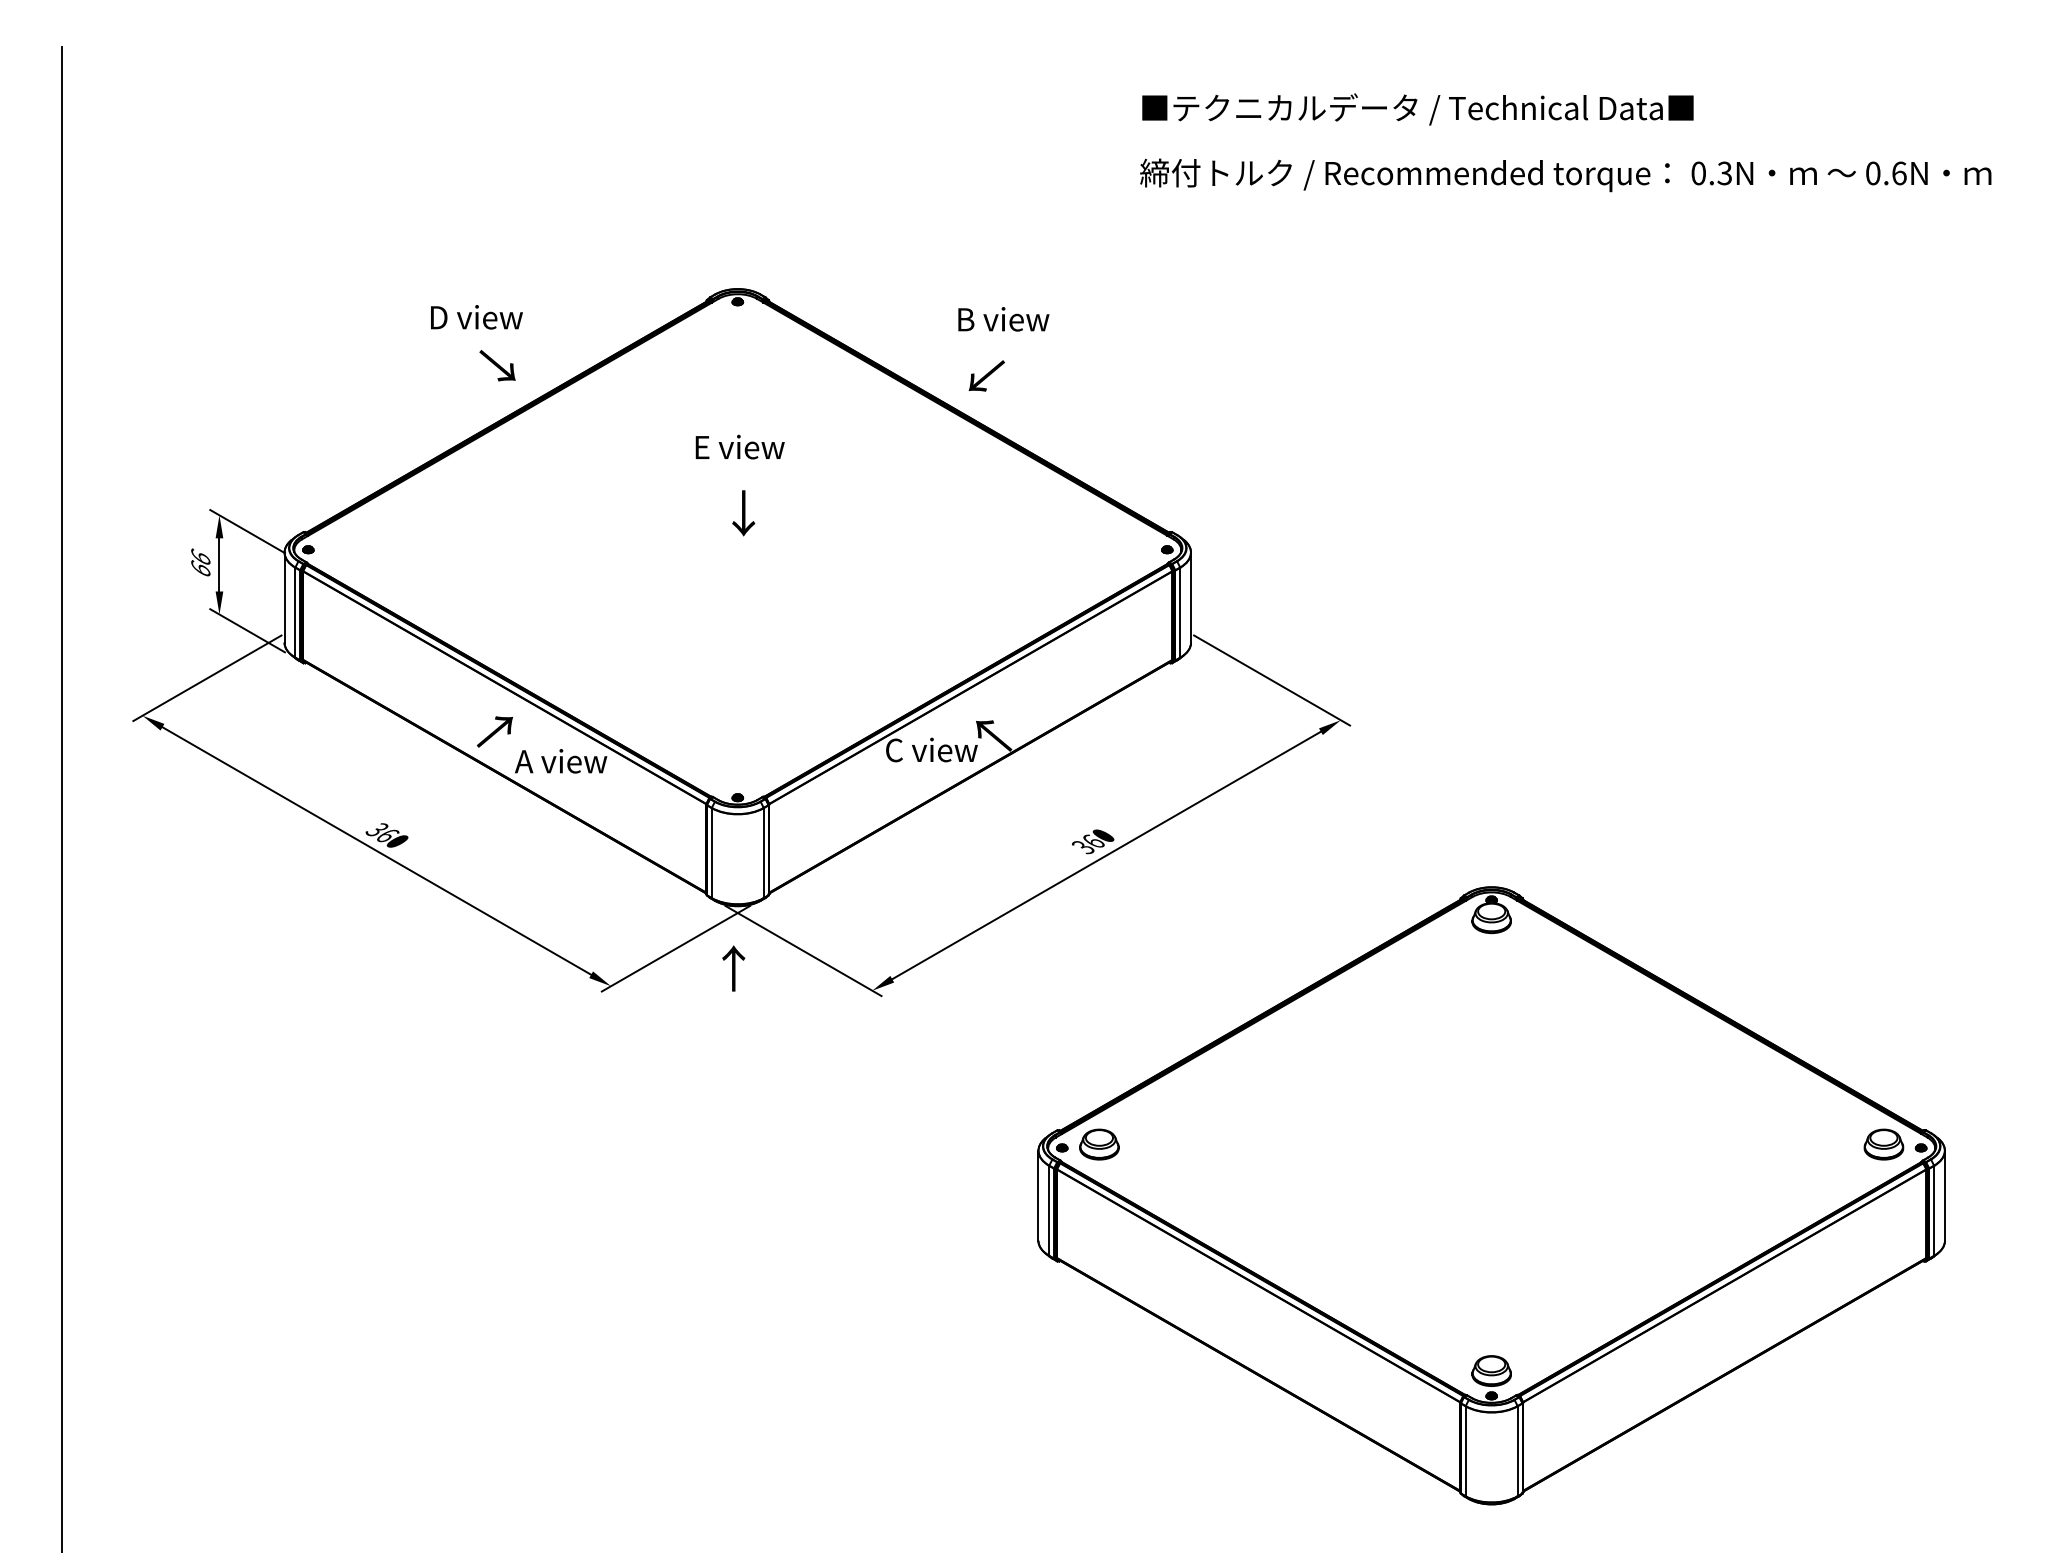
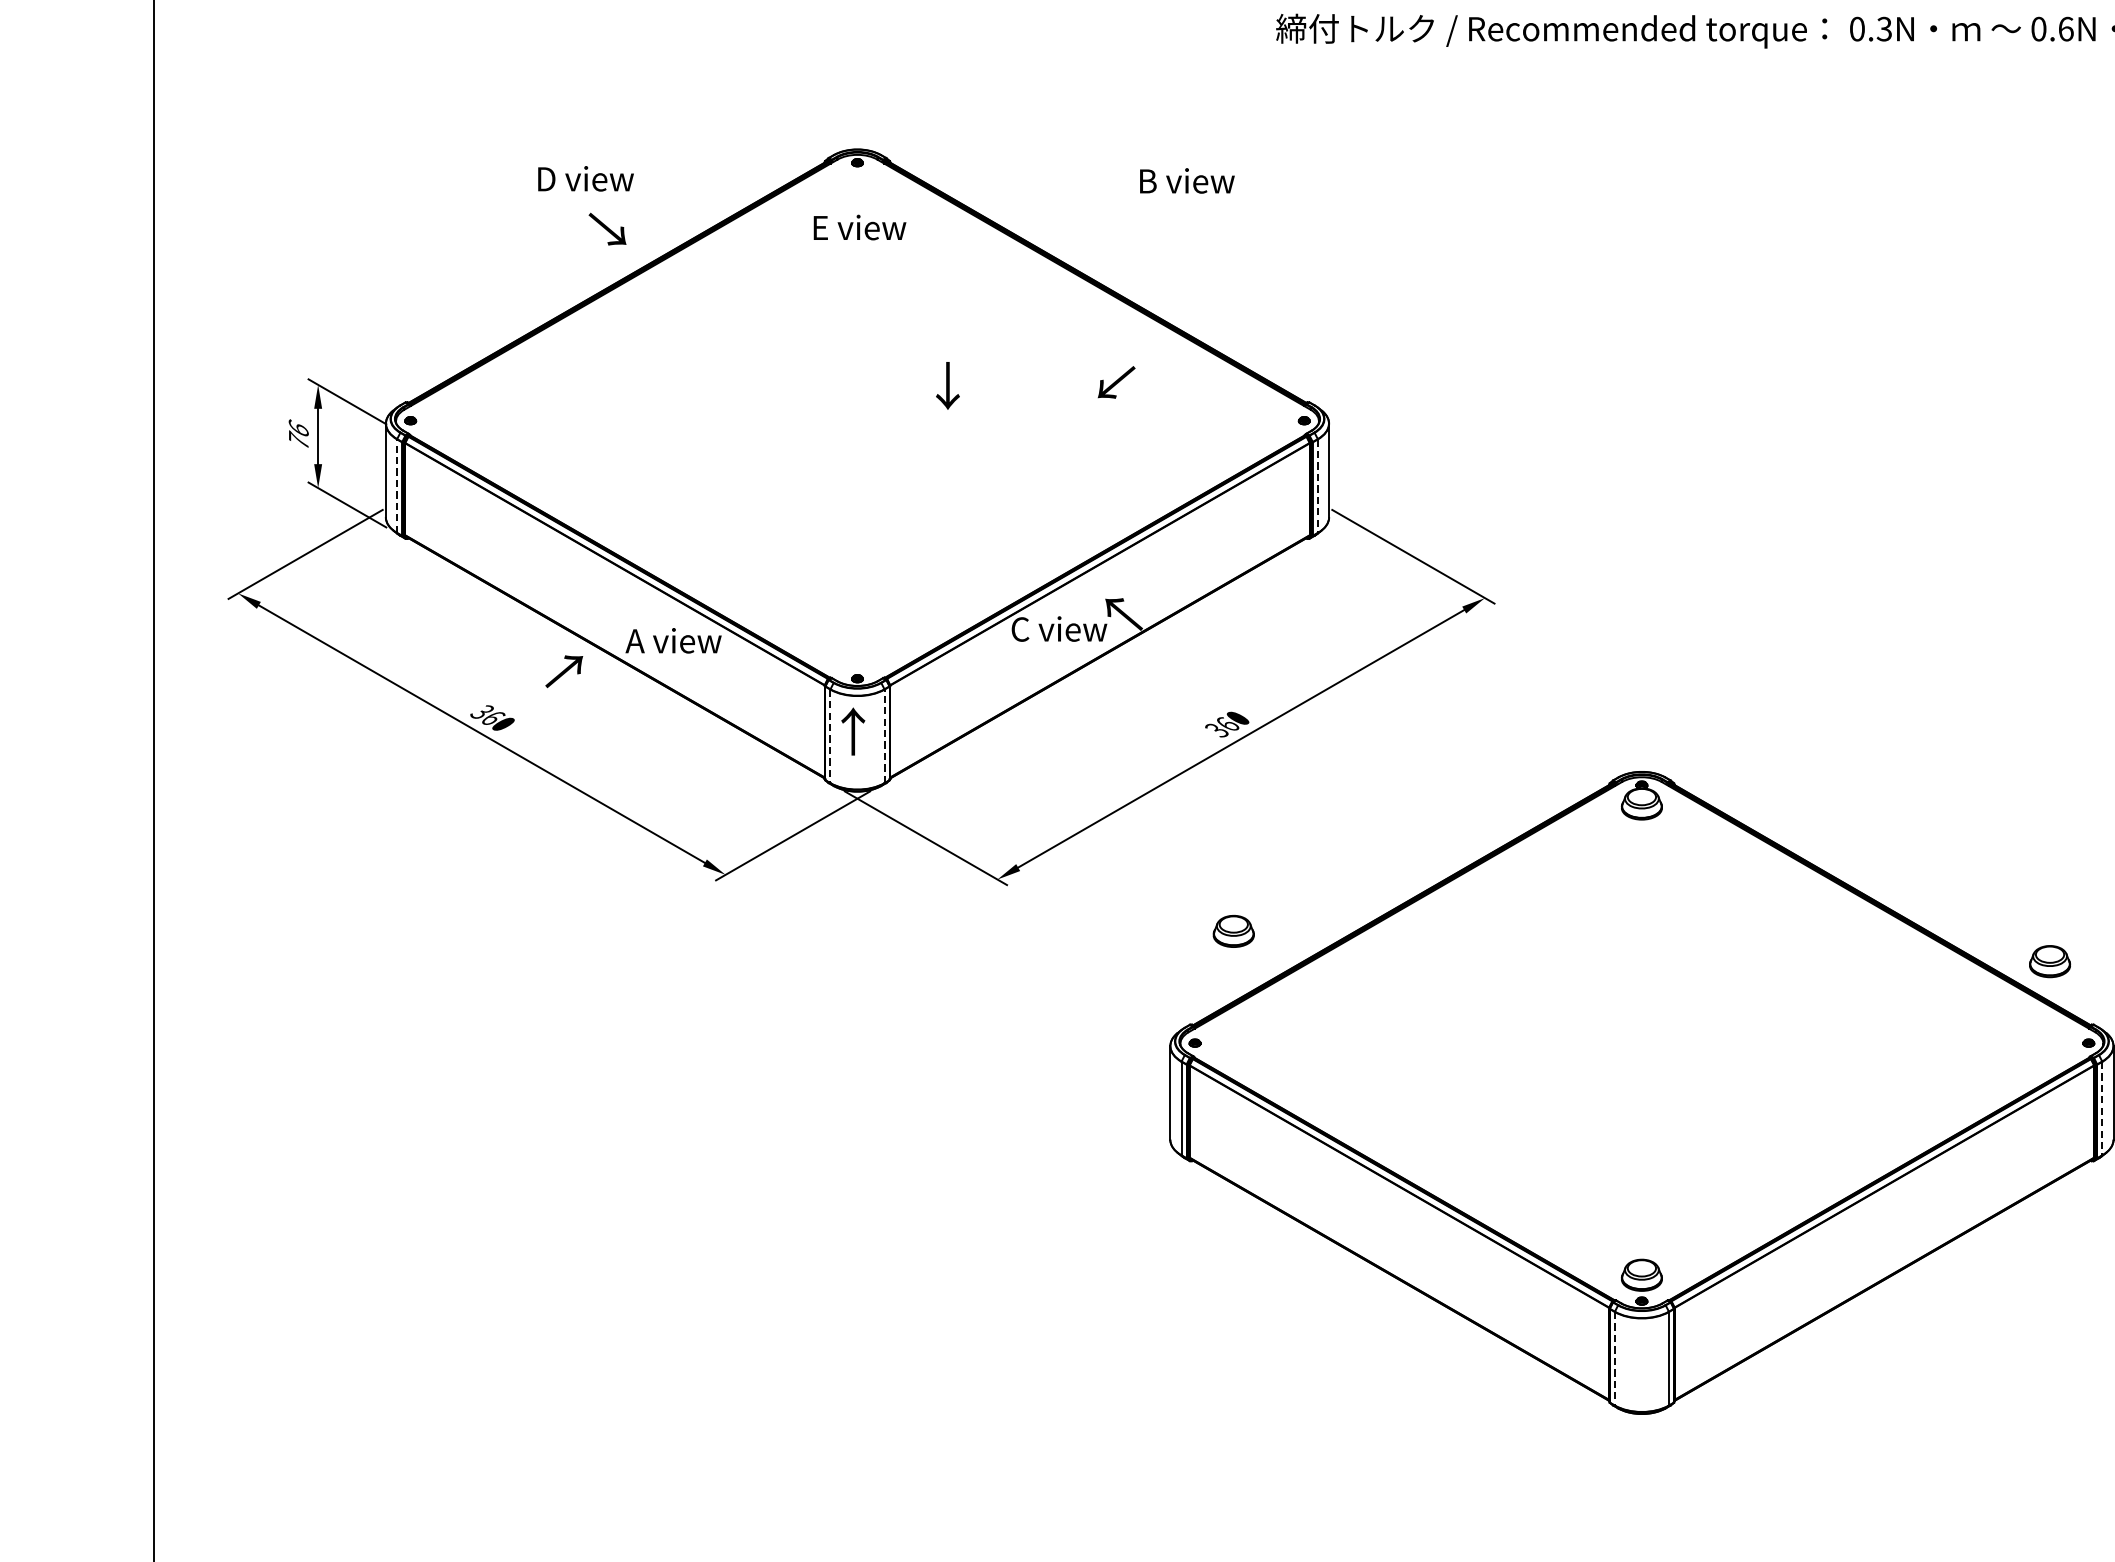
text: (1003, 319) -> (1187, 181), moved
text: (986, 375) -> (1116, 381), moved
text: (739, 446) -> (859, 226), moved
text: (743, 513) -> (947, 386), moved
text: (200, 567) -> (298, 439), 66 -> 76
line: (295, 612) -> (397, 485), solid -> dashed
line: (1180, 612) -> (1318, 485), solid -> dashed
text: (494, 731) -> (563, 671), moved
line: (711, 853) -> (830, 736), solid -> dashed
line: (763, 853) -> (884, 736), solid -> dashed
text: (733, 968) -> (853, 731), moved
part: (1099, 1144) -> (1233, 931), moved
part: (1883, 1144) -> (2049, 961), moved
line: (1934, 1210) -> (2102, 1108), solid -> dashed
line: (1465, 1451) -> (1614, 1358), solid -> dashed

